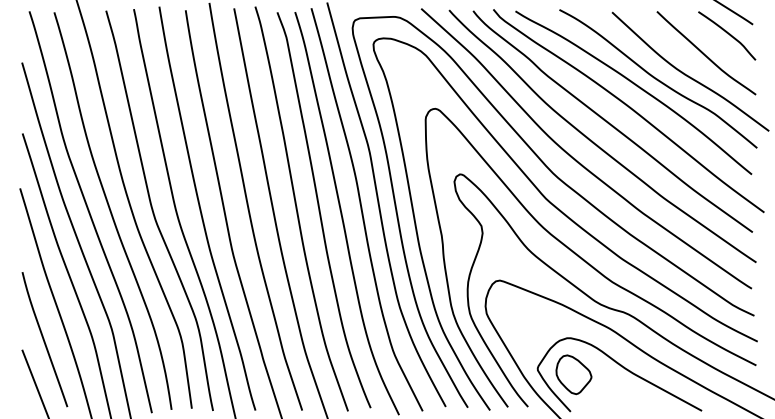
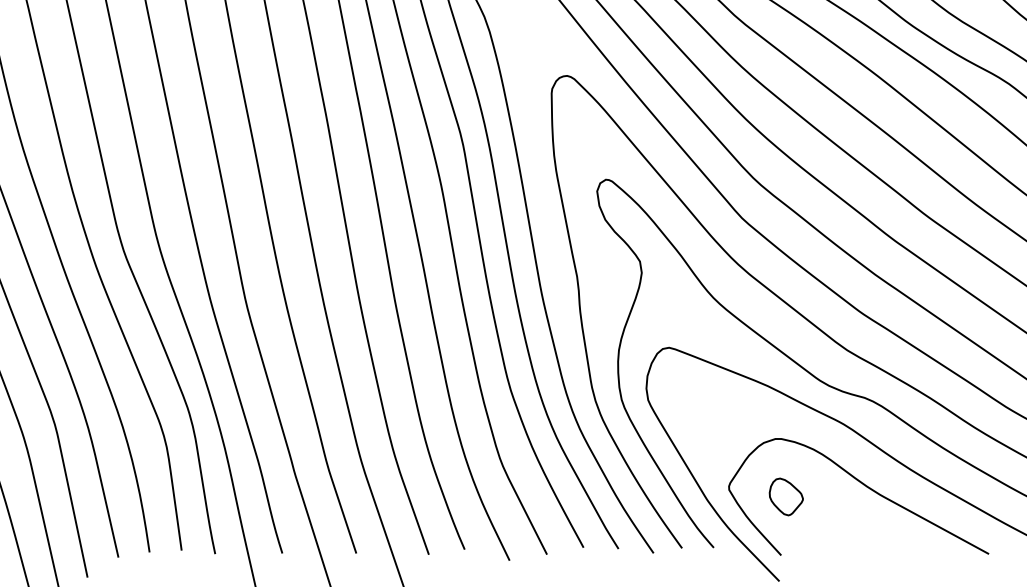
part: (573, 374) -> (785, 496), size x0.6

